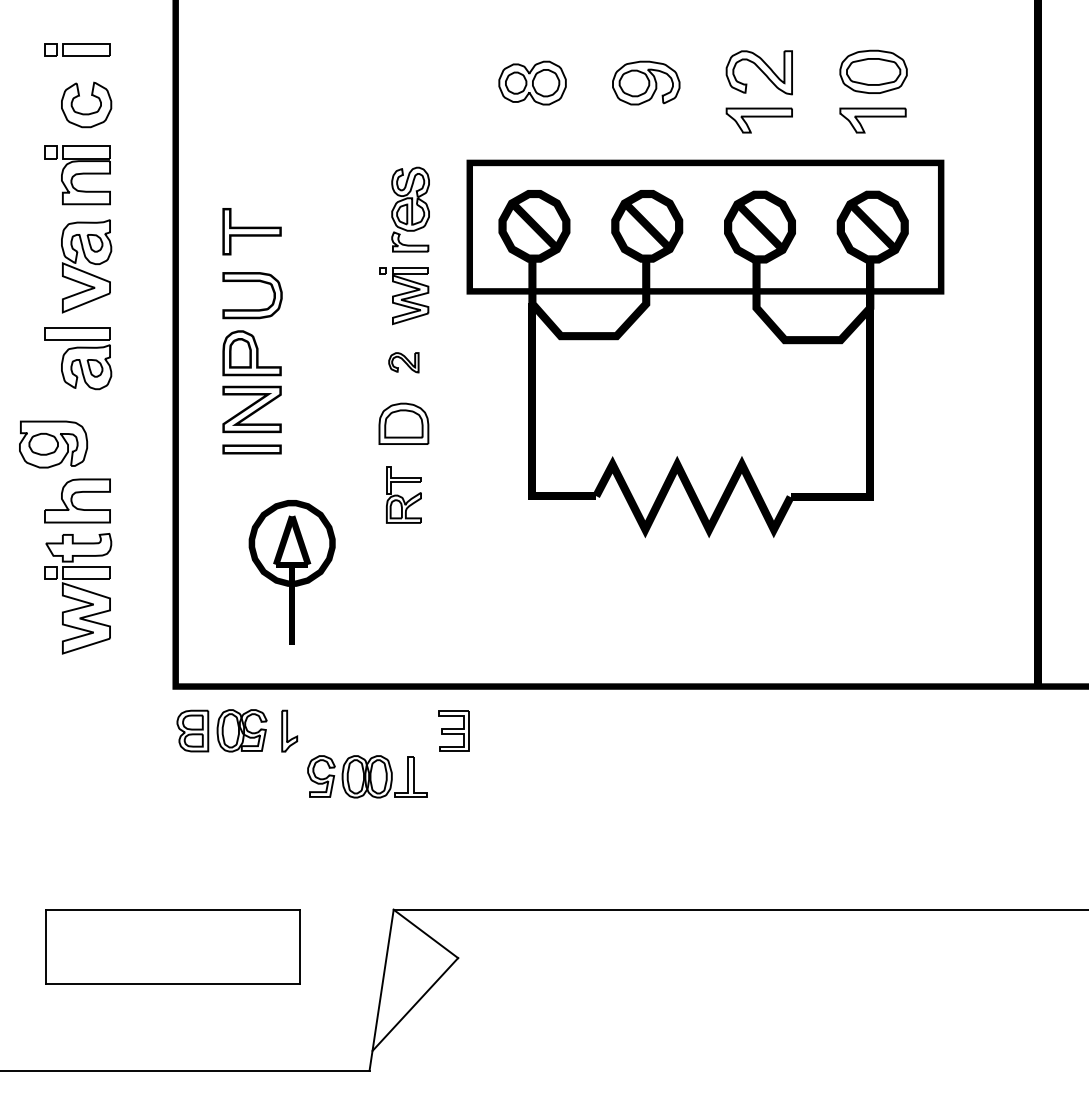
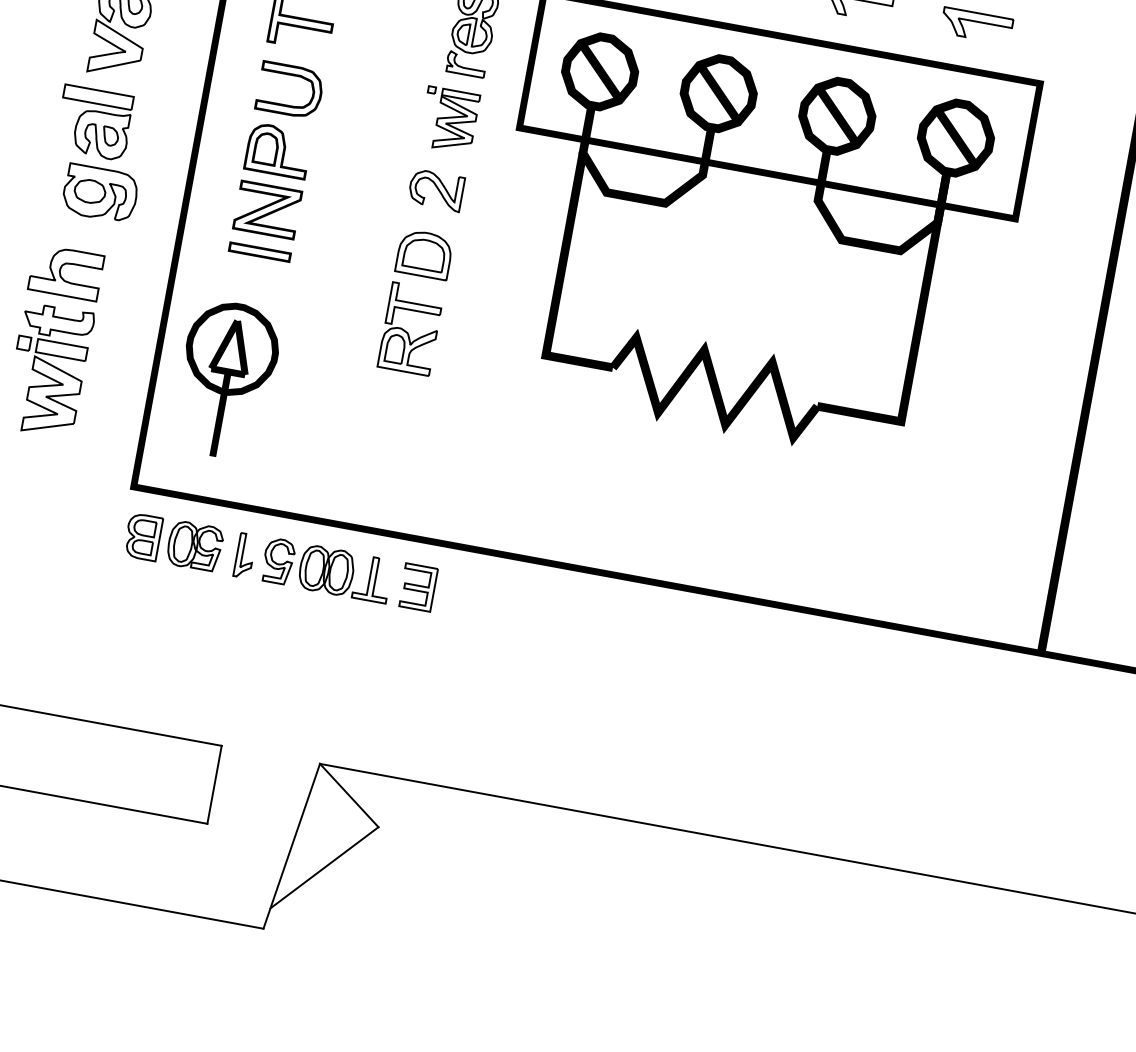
part: (403, 362) -> (436, 189), size x1.67
part: (53, 444) -> (100, 193), moved
part: (403, 494) -> (410, 328), size x1.43
part: (291, 572) -> (226, 379), moved
part: (367, 776) -> (327, 570), moved

